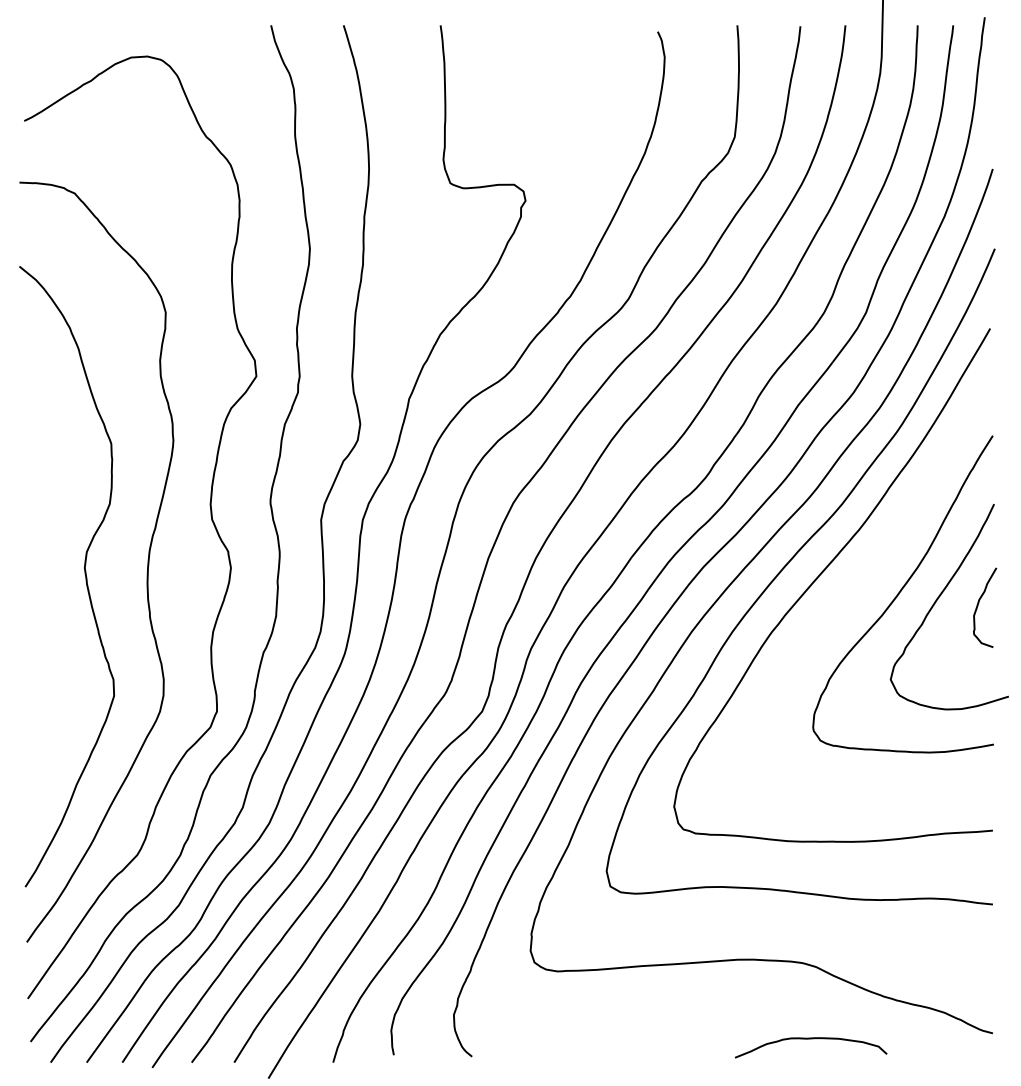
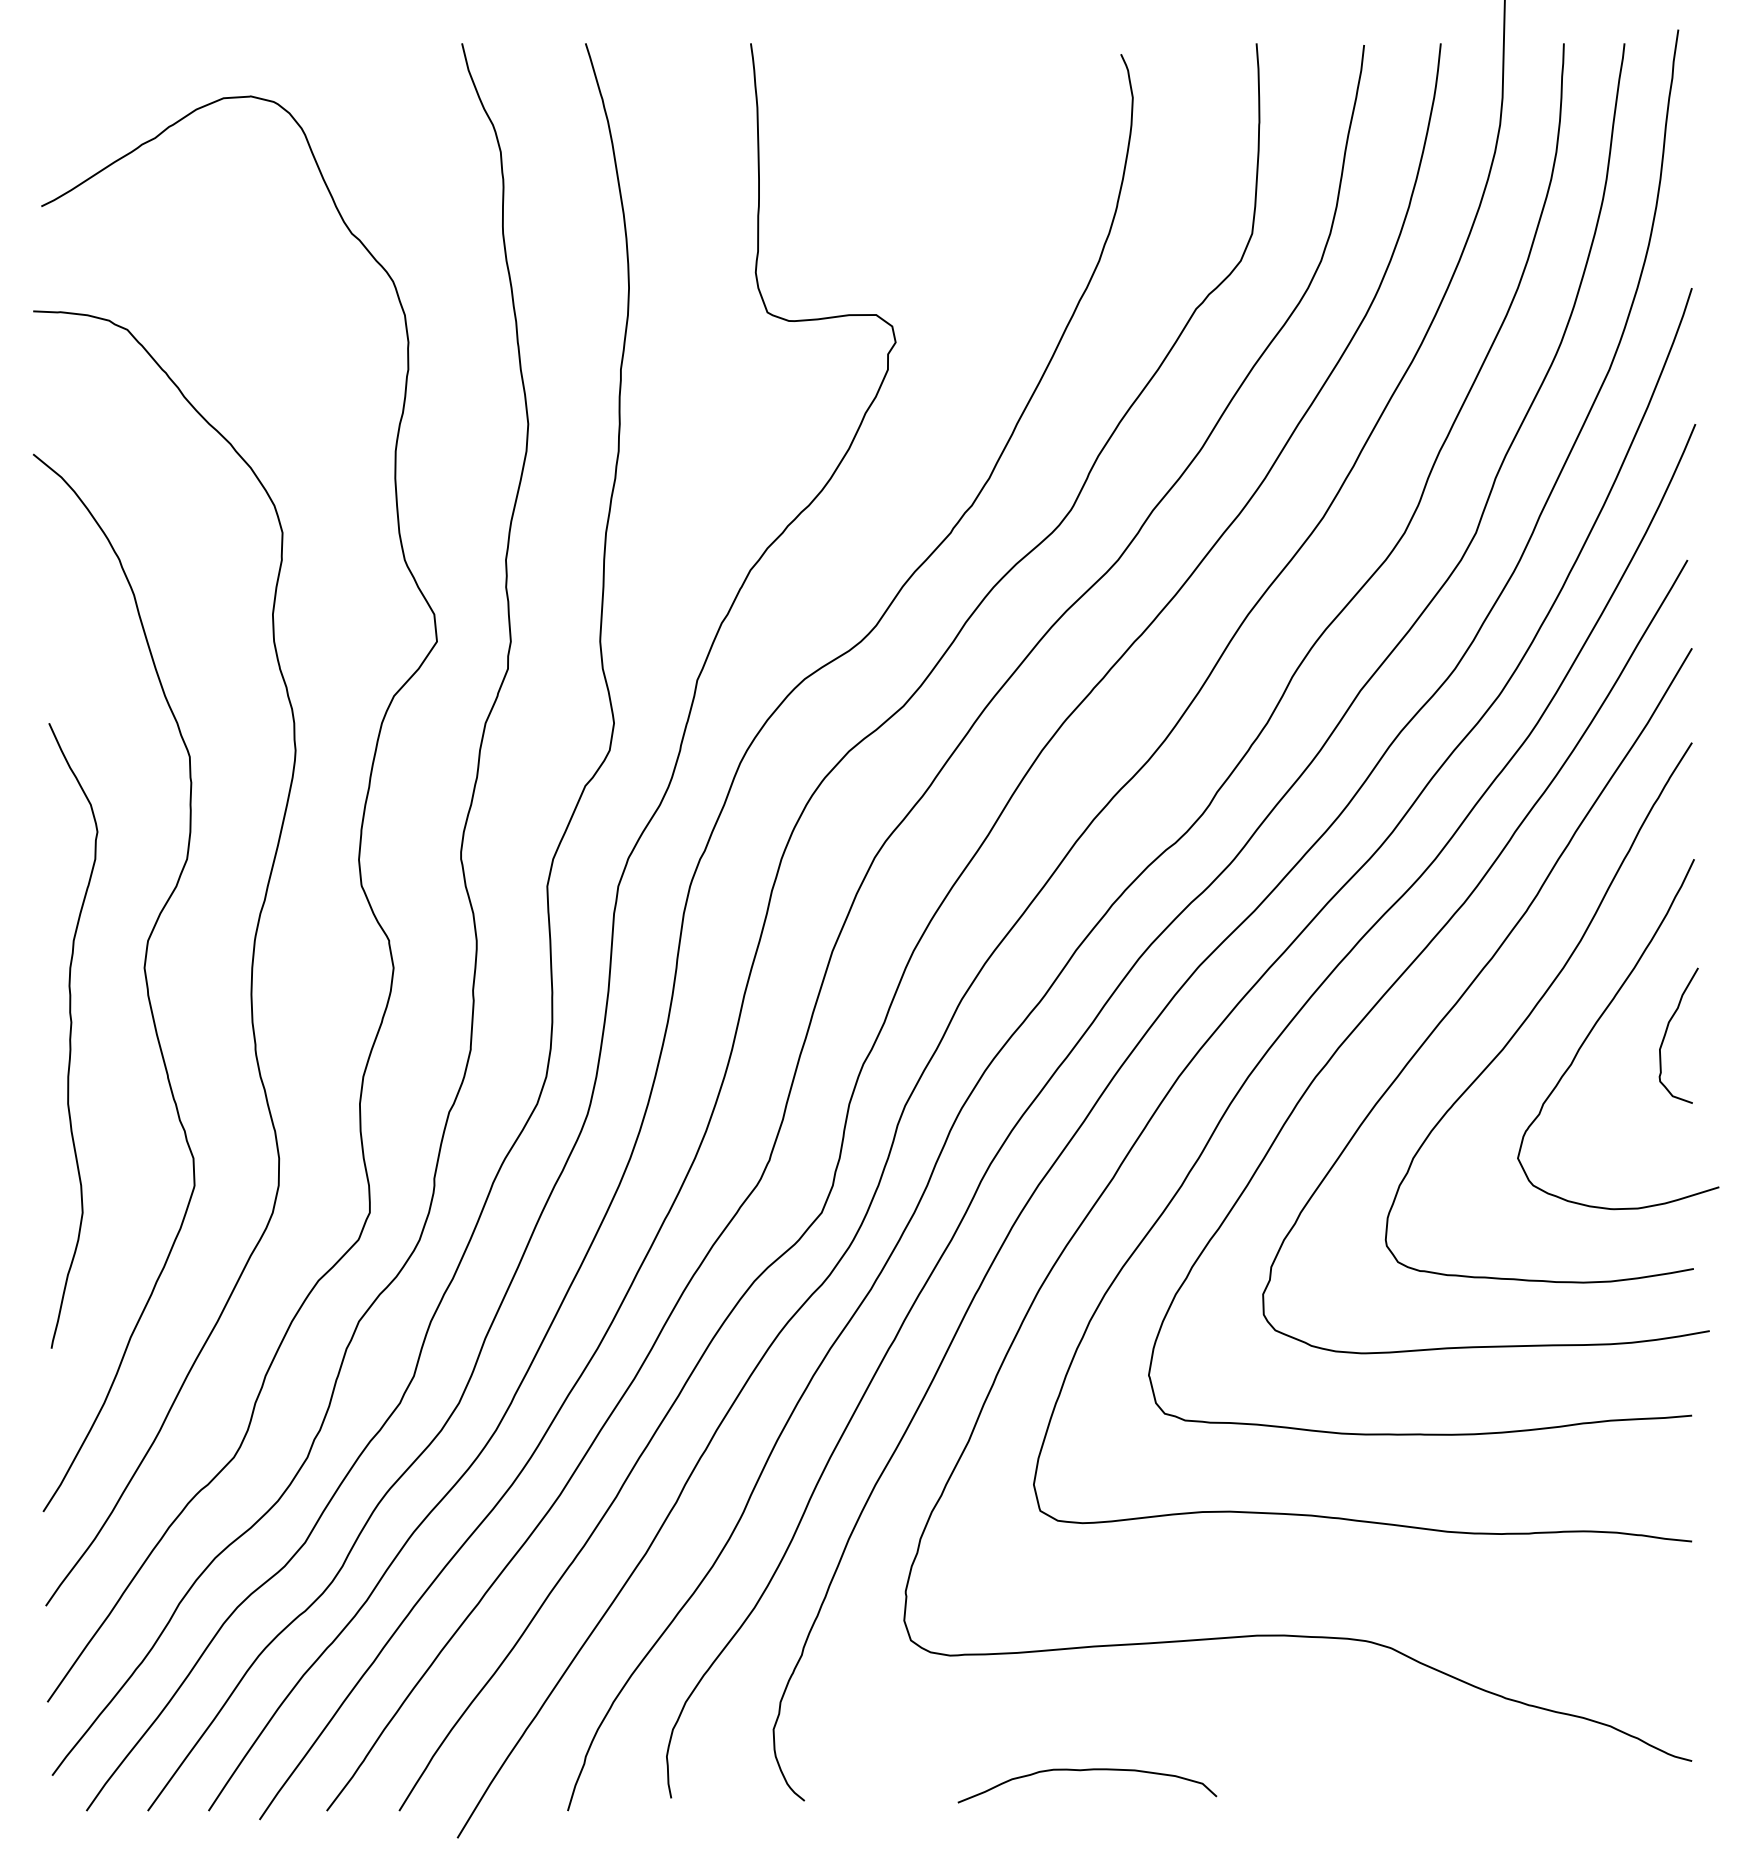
curve: (862, 580) -> (1469, 989), added
curve: (42, 607) -> (72, 1035), added
curve: (811, 1039) -> (1088, 1771), moved

